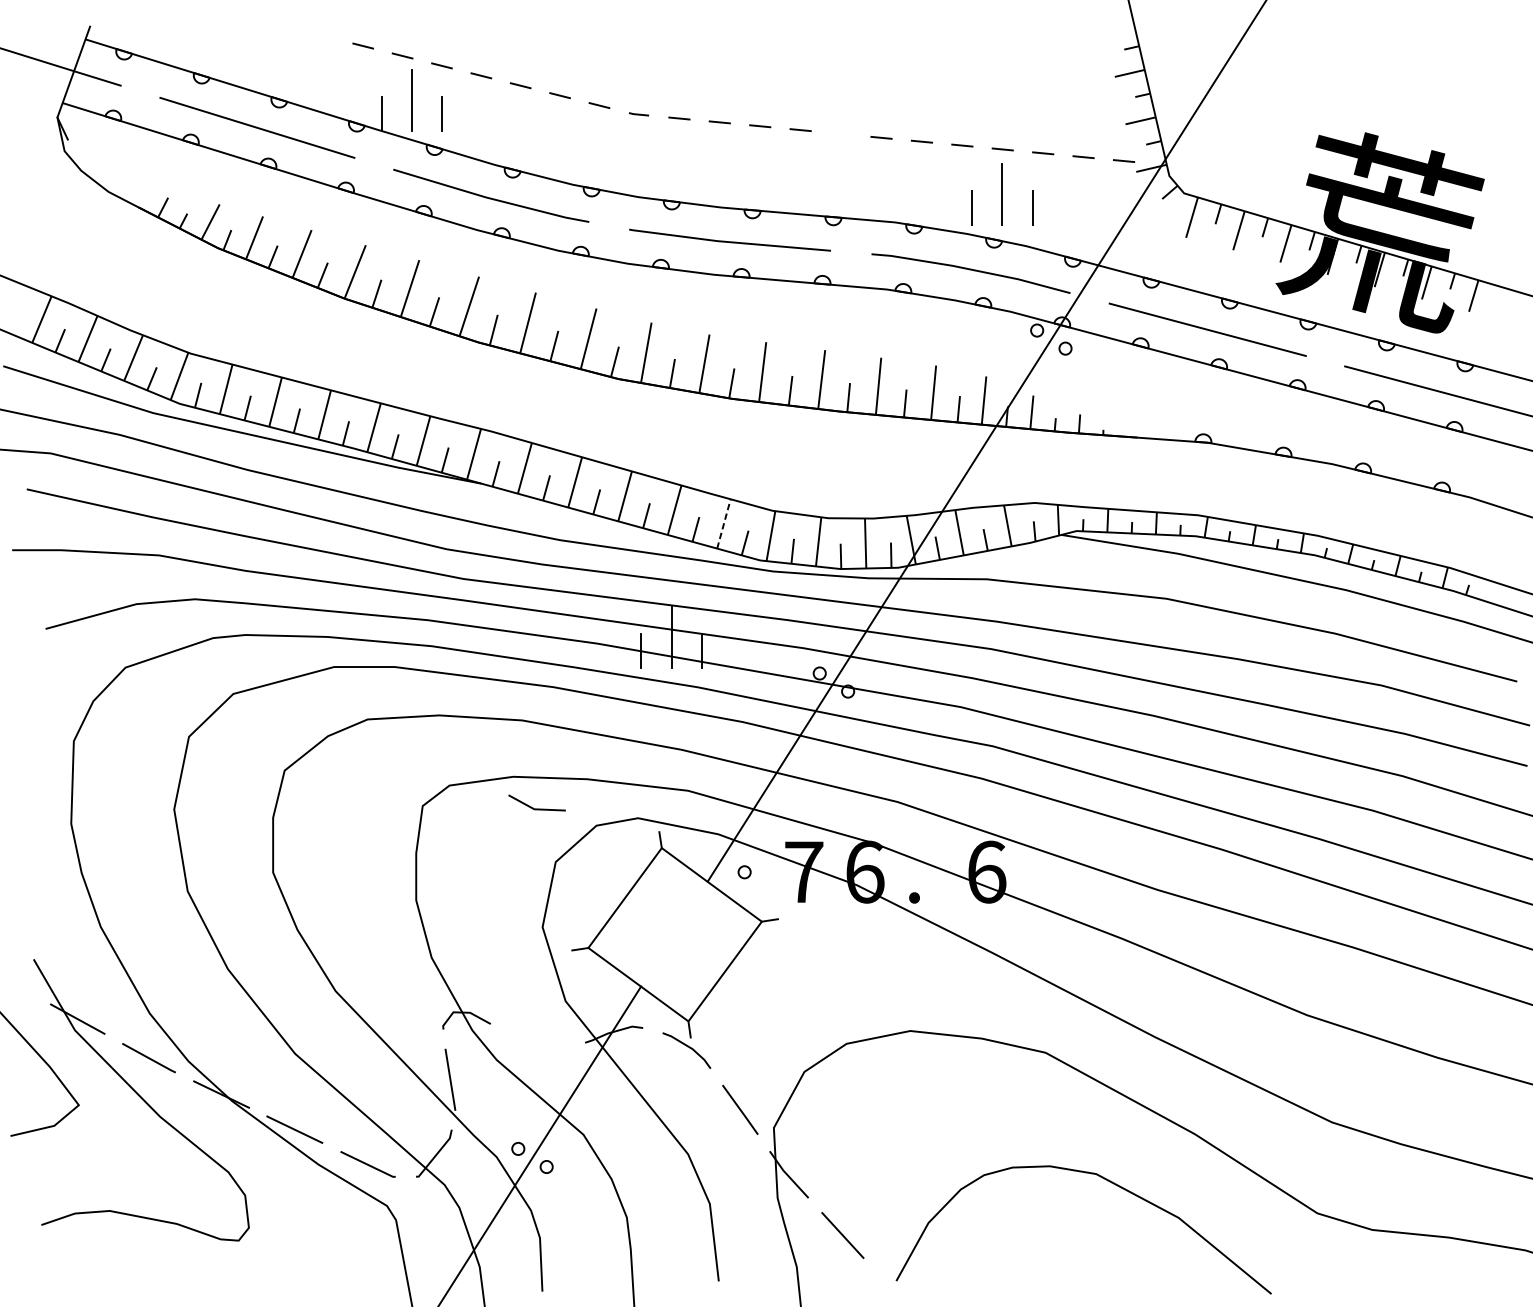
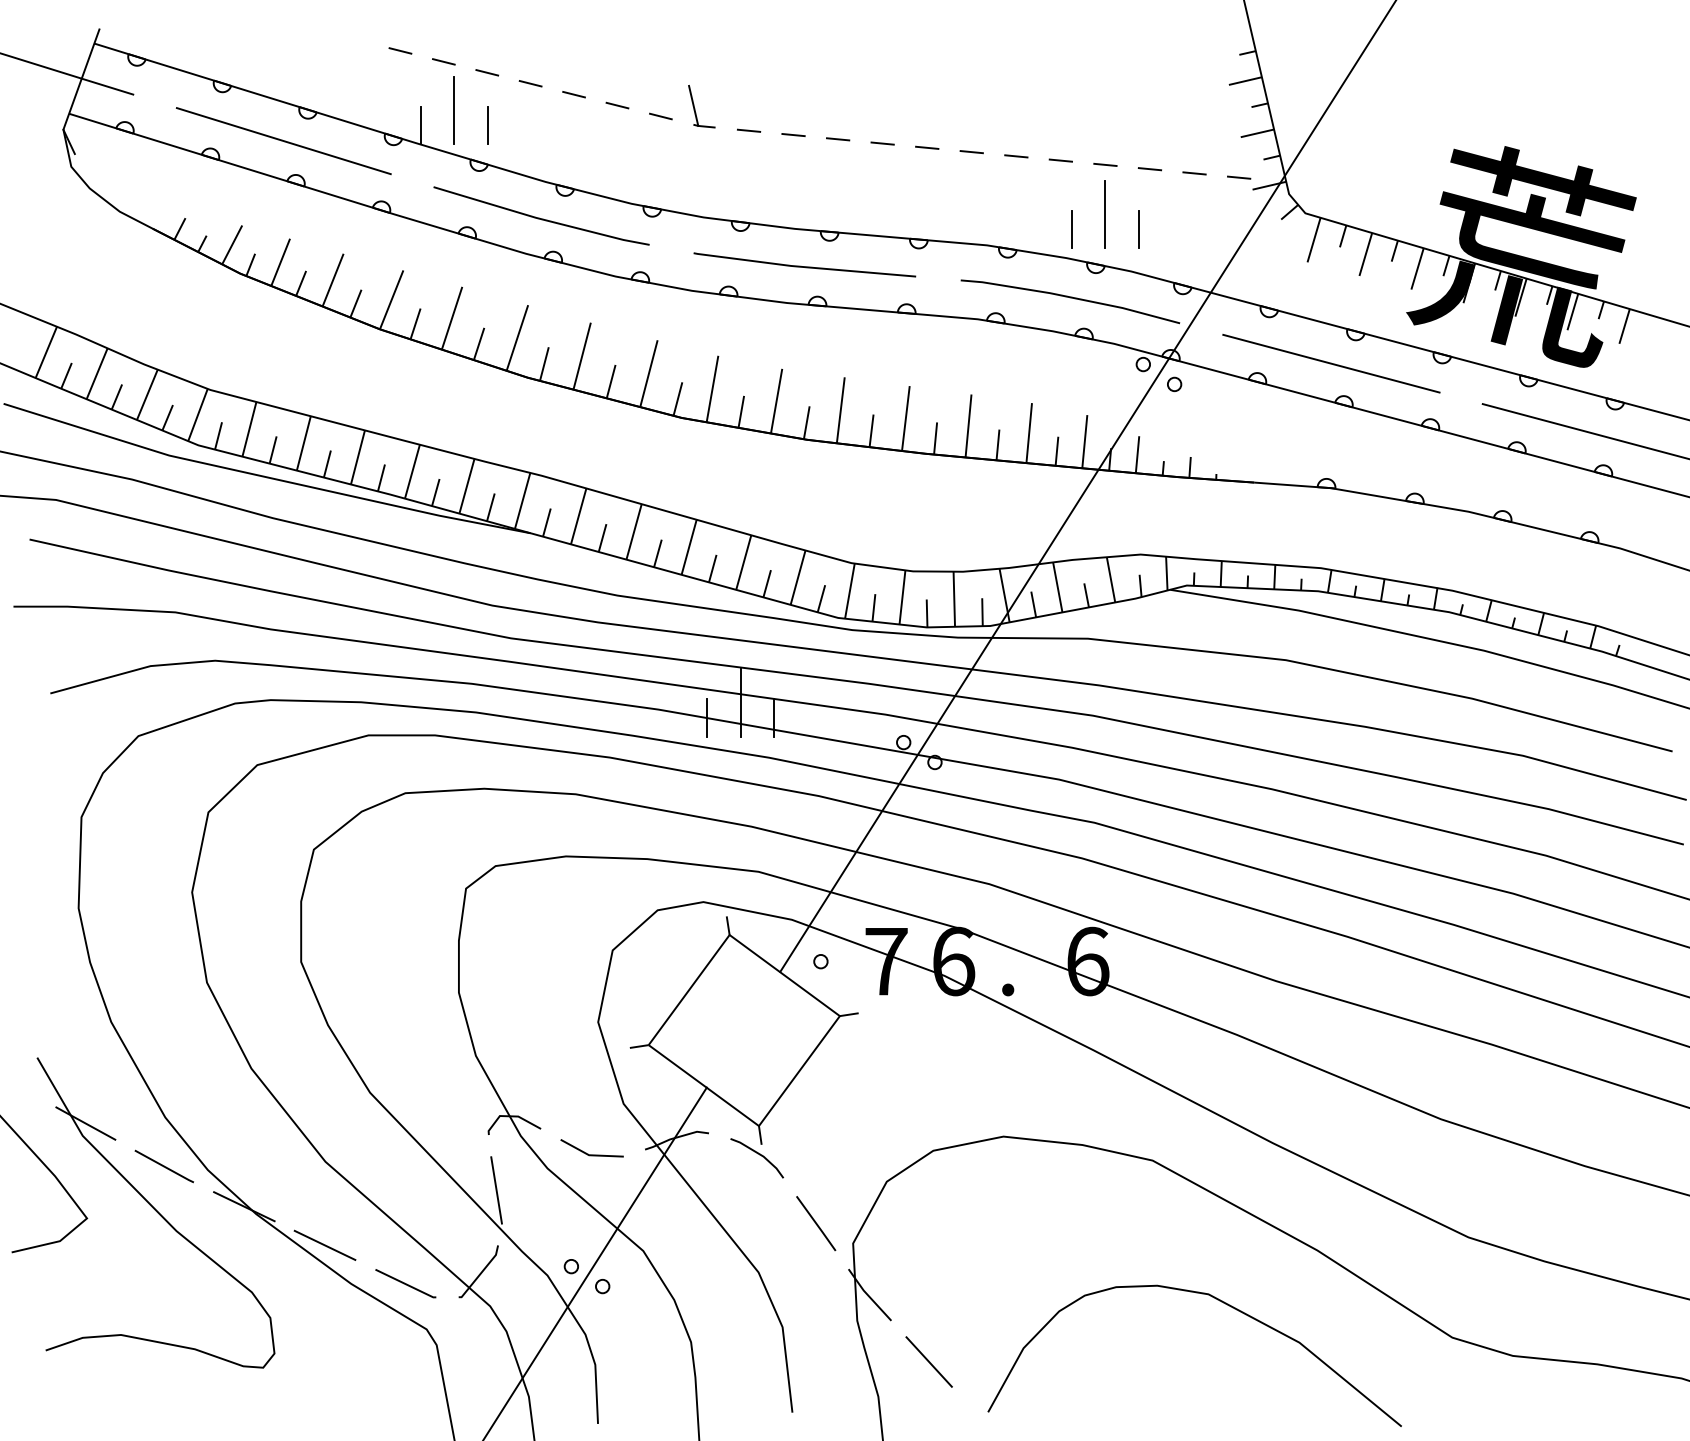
line: (629, 95) -> (693, 105), added
line: (841, 133) -> (927, 147), added
line: (724, 523) -> (798, 577), dashed -> solid
line: (533, 807) -> (588, 1153), moved

